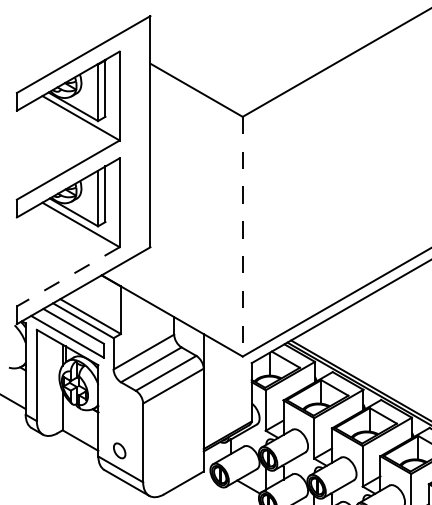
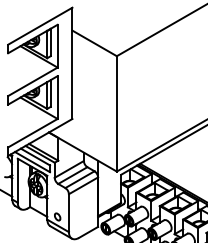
line: (241, 235) -> (116, 113), dashed -> solid
line: (67, 277) -> (32, 133), dashed -> solid

